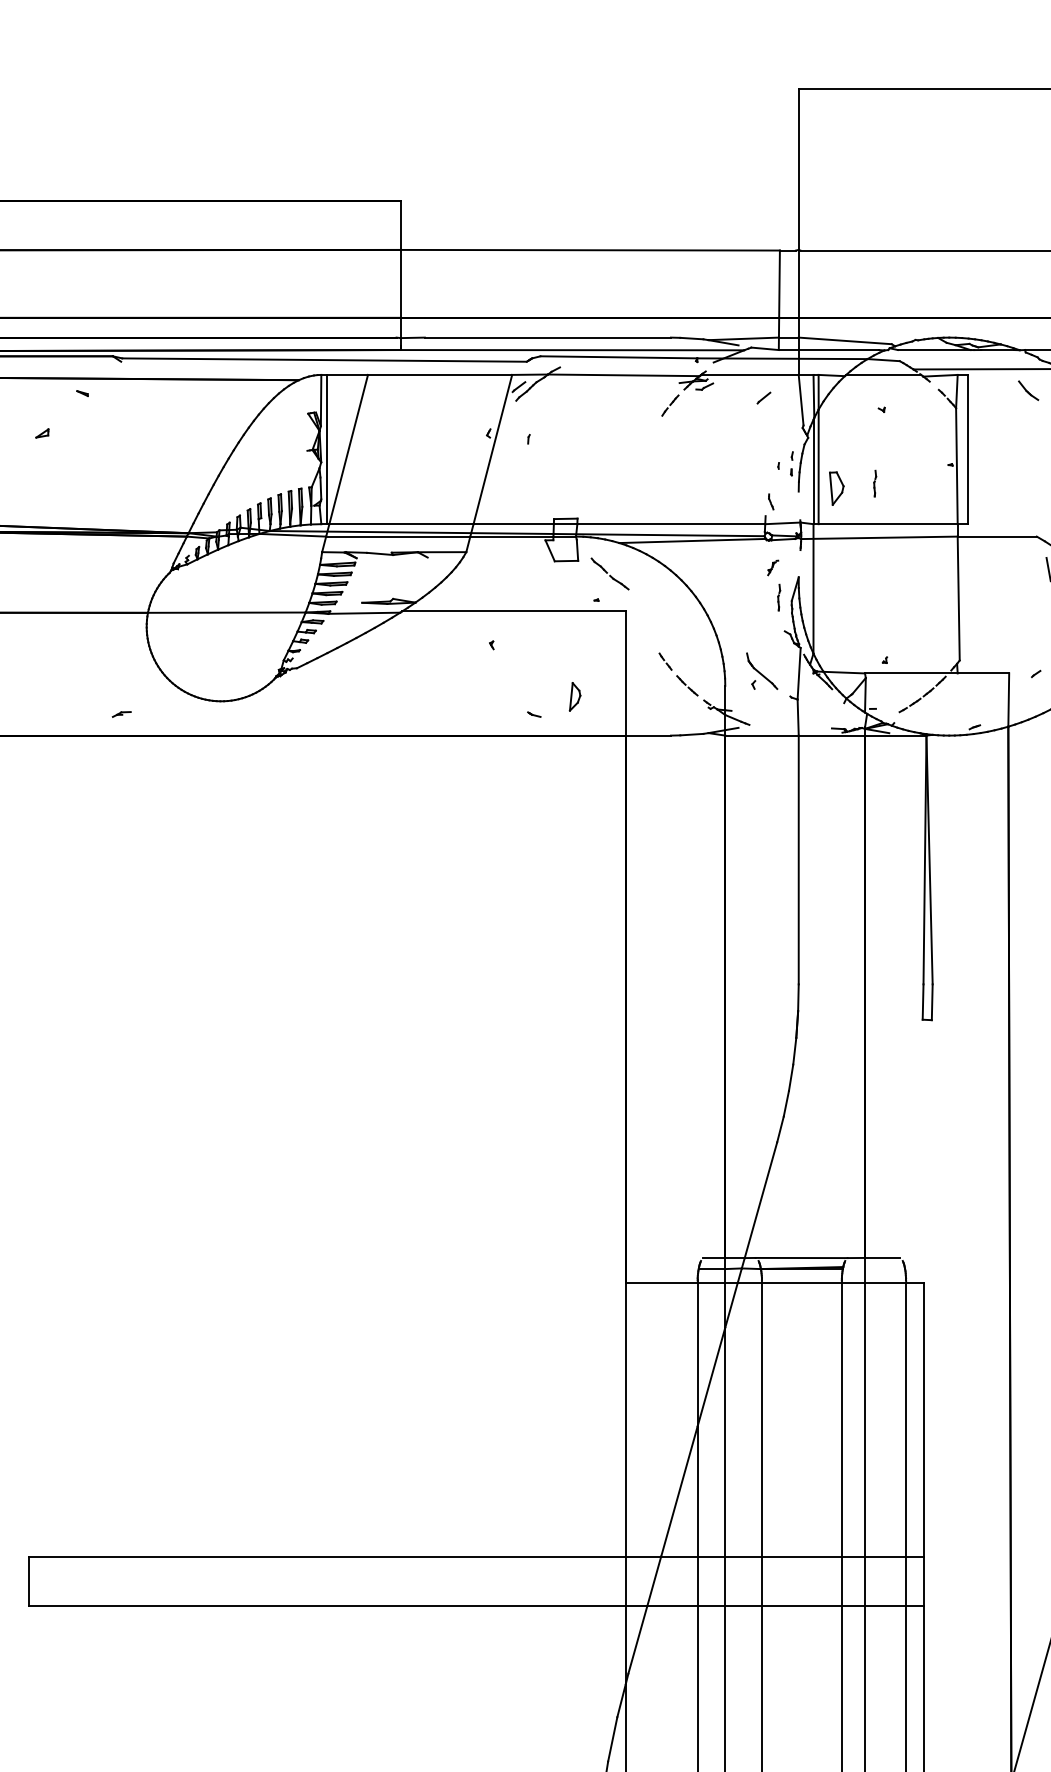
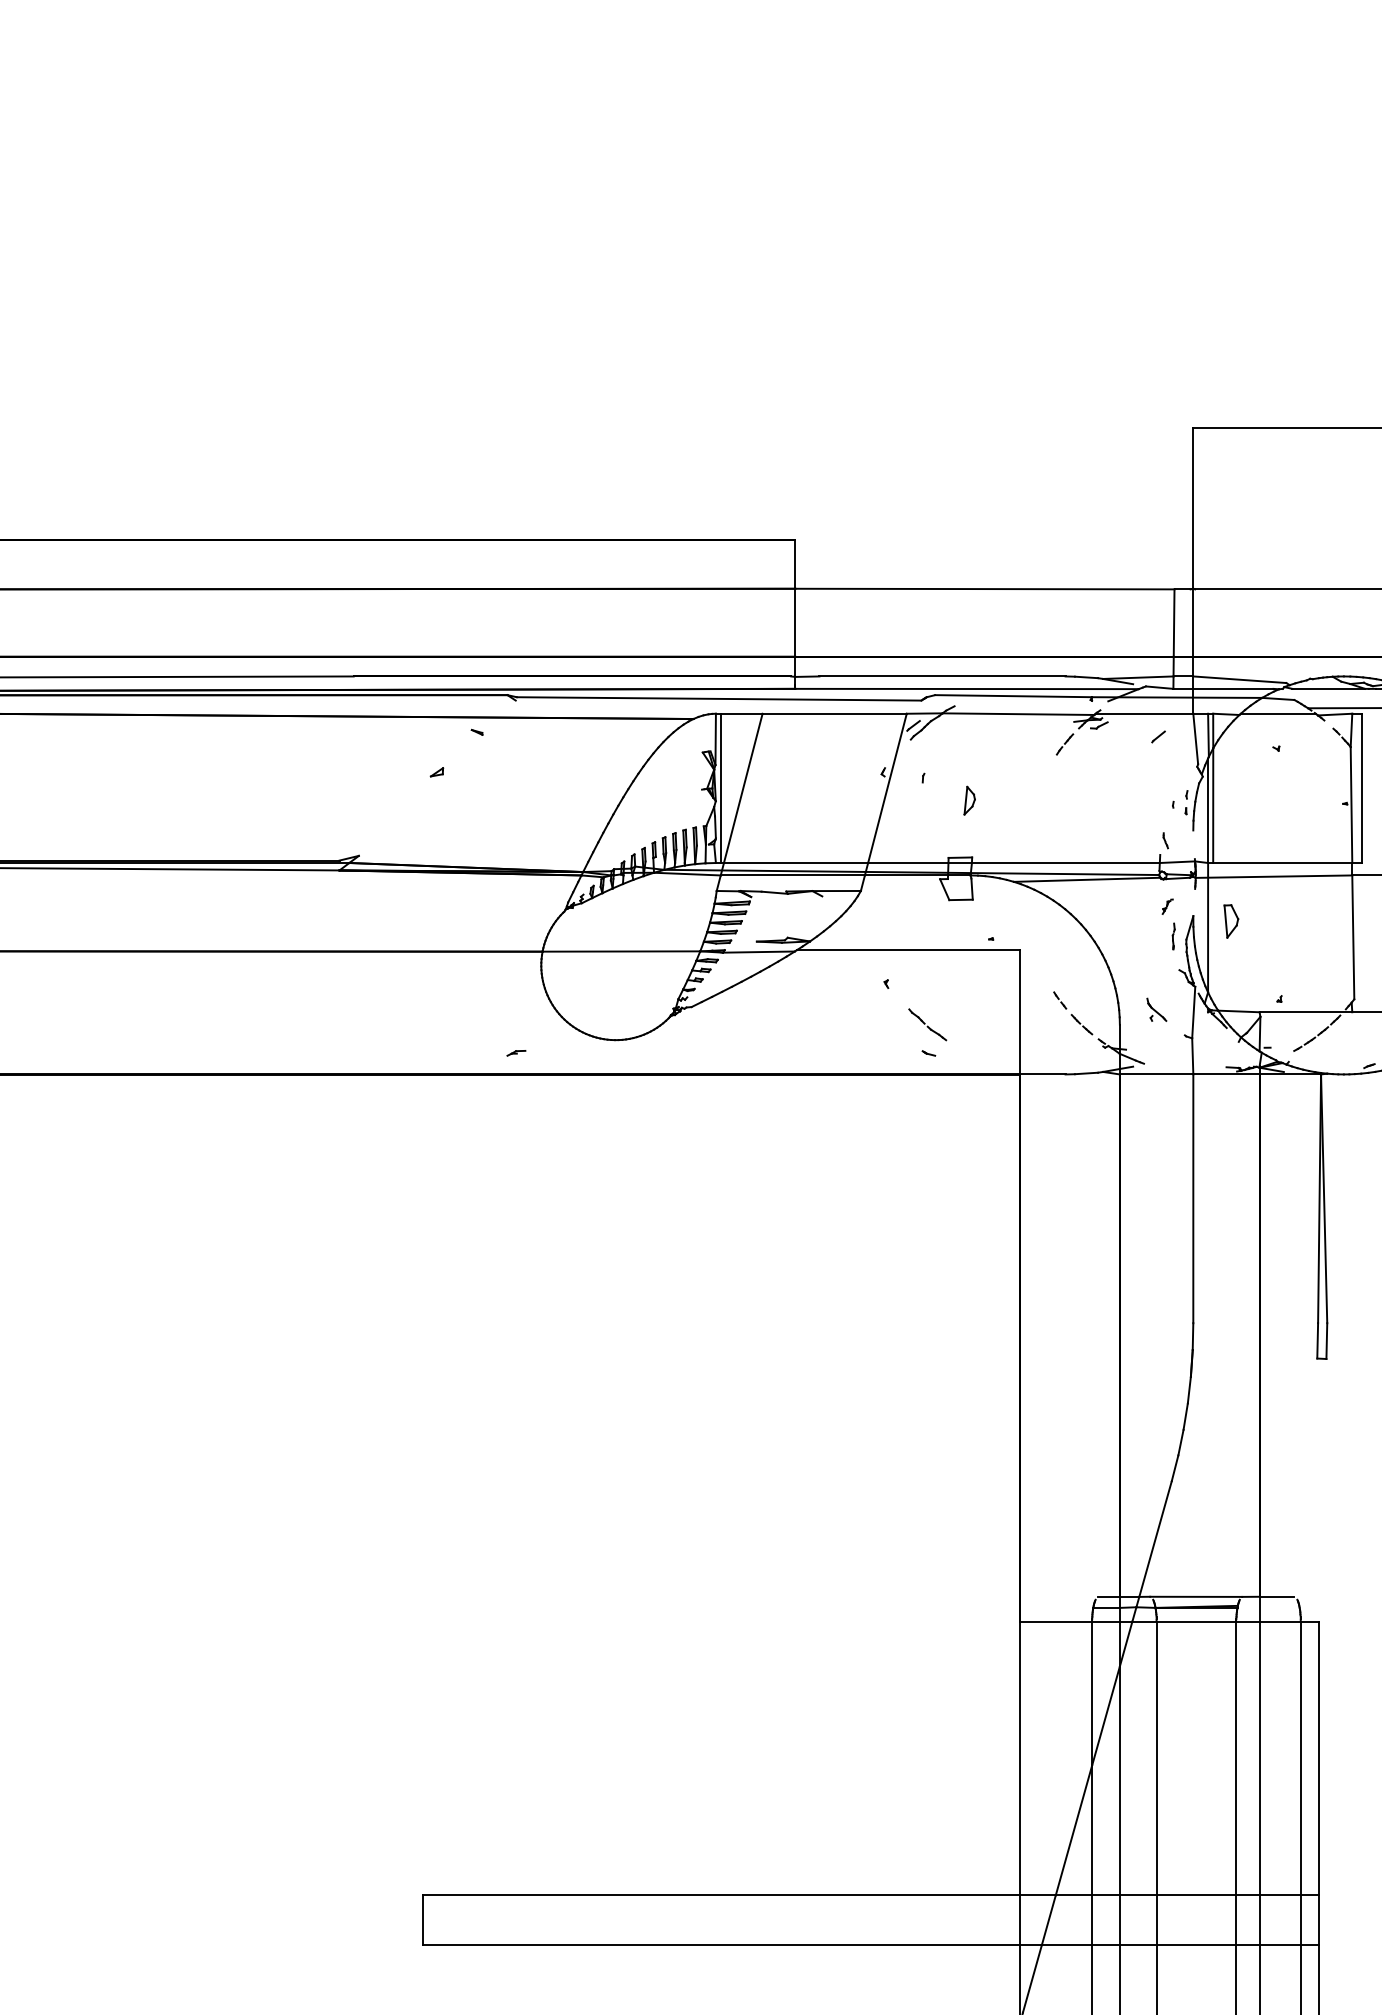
part: (874, 483) -> (1269, 822), removed
part: (836, 488) -> (1231, 921), moved
part: (609, 573) -> (927, 1024), moved
part: (761, 670) -> (1156, 1009), size x0.62
part: (574, 696) -> (969, 800), moved

